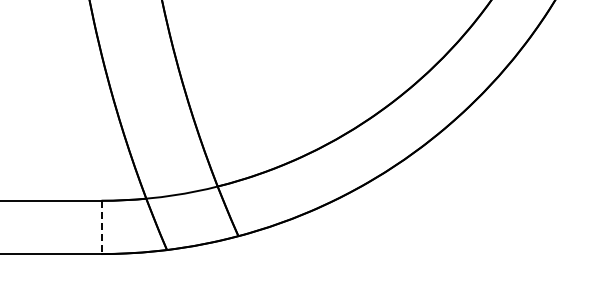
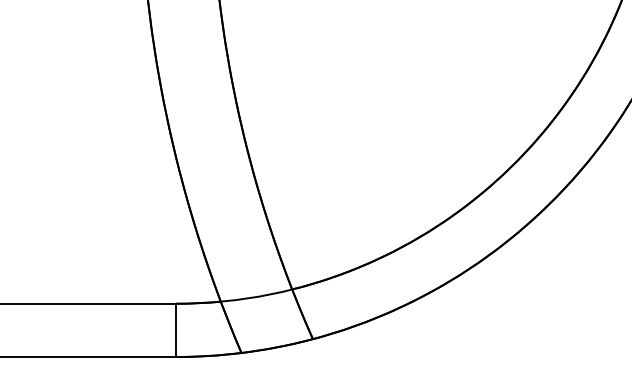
line: (102, 227) -> (176, 330), dashed -> solid

